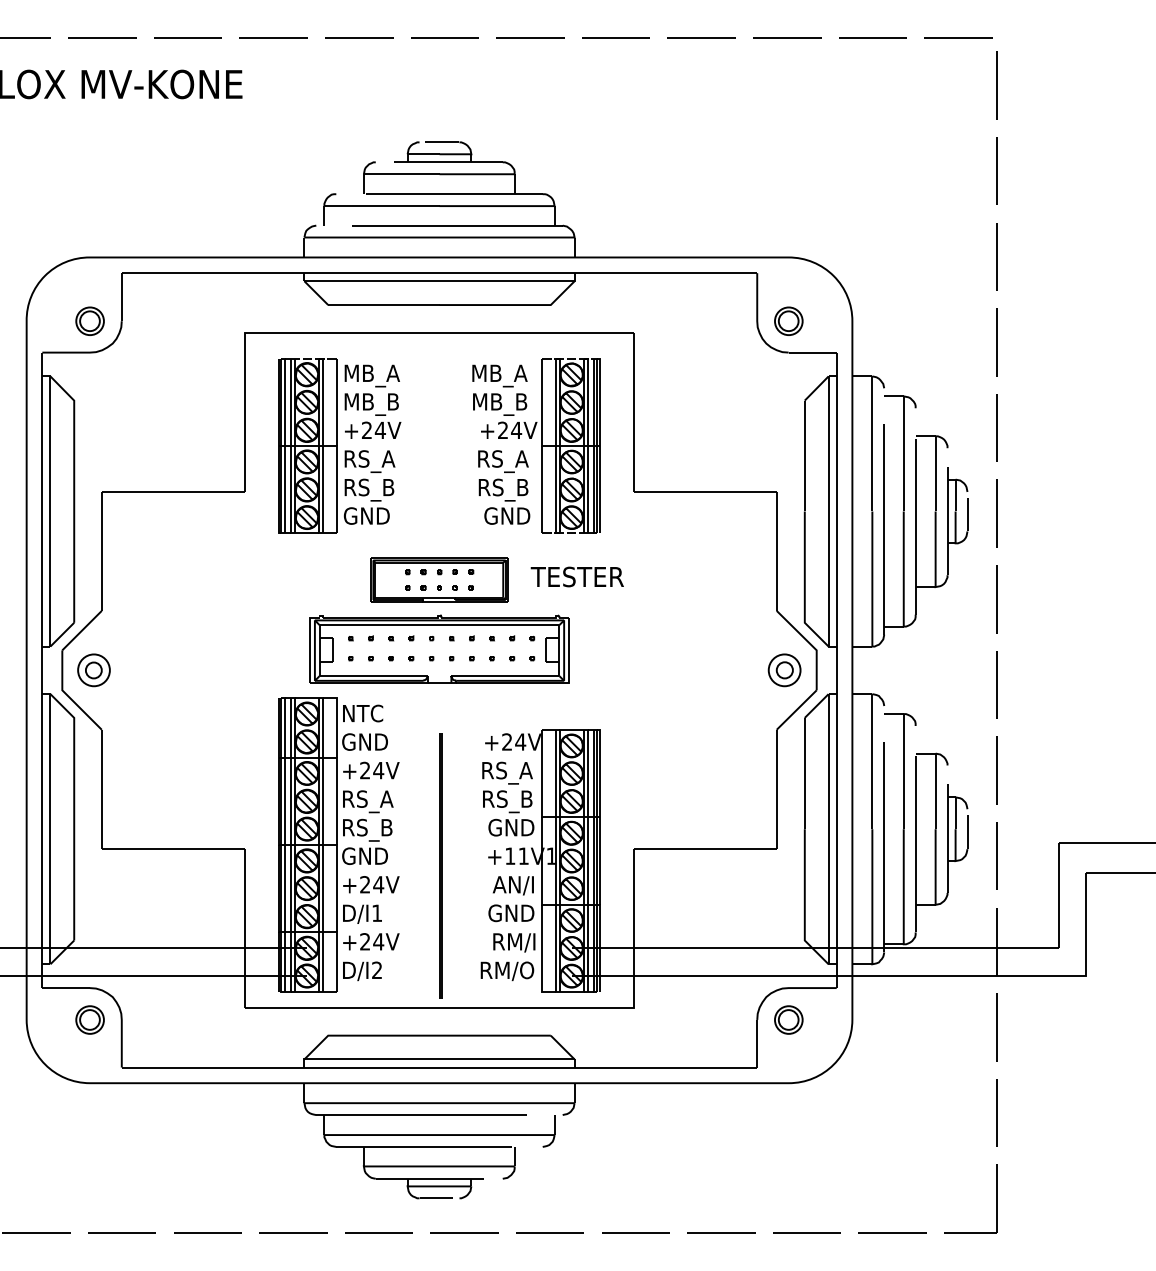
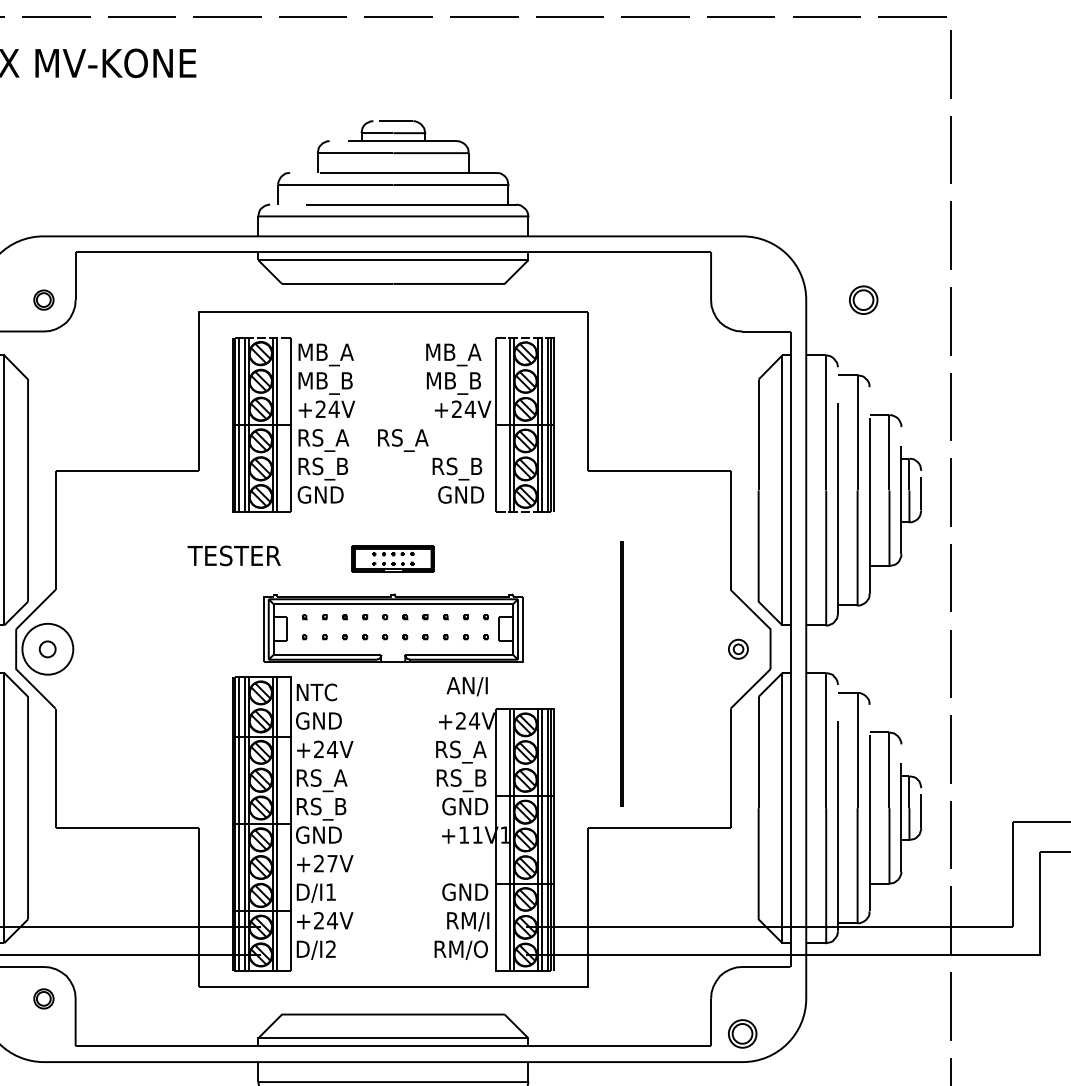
part: (89, 320) -> (43, 299), size x0.7
part: (788, 320) -> (863, 299), moved
text: (503, 461) -> (403, 440), moved
text: (576, 576) -> (233, 555), moved
part: (439, 579) -> (393, 558), size x0.6
circle: (93, 670) -> (47, 649), size x1.6
part: (784, 670) -> (738, 649), size x0.6
line: (440, 865) -> (621, 673), moved
text: (378, 884) -> (332, 863), +24V -> +27V
text: (513, 885) -> (467, 686), moved
part: (89, 1019) -> (43, 998), size x0.7
part: (788, 1019) -> (742, 1033), moved

